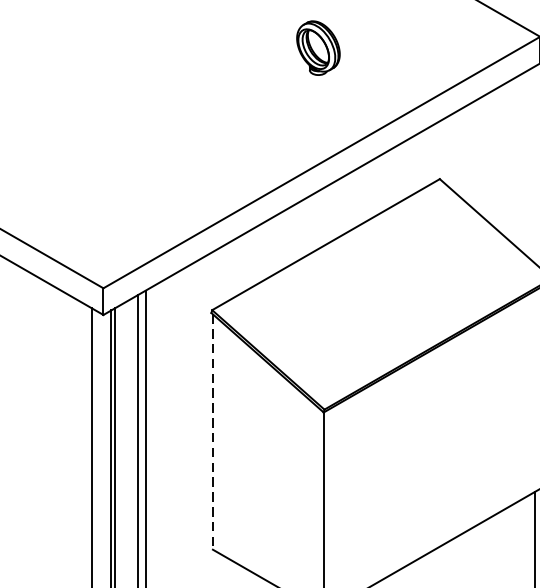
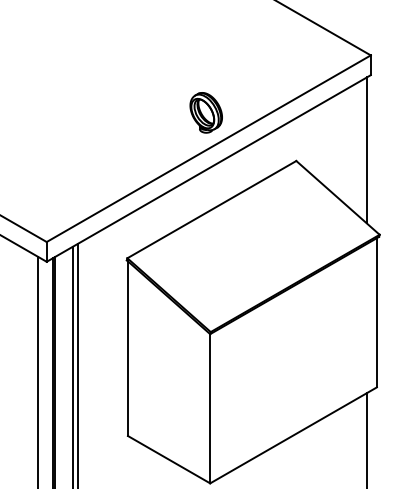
part: (317, 47) -> (205, 112), moved
line: (534, 164) -> (366, 150), added
line: (212, 433) -> (127, 349), dashed -> solid

